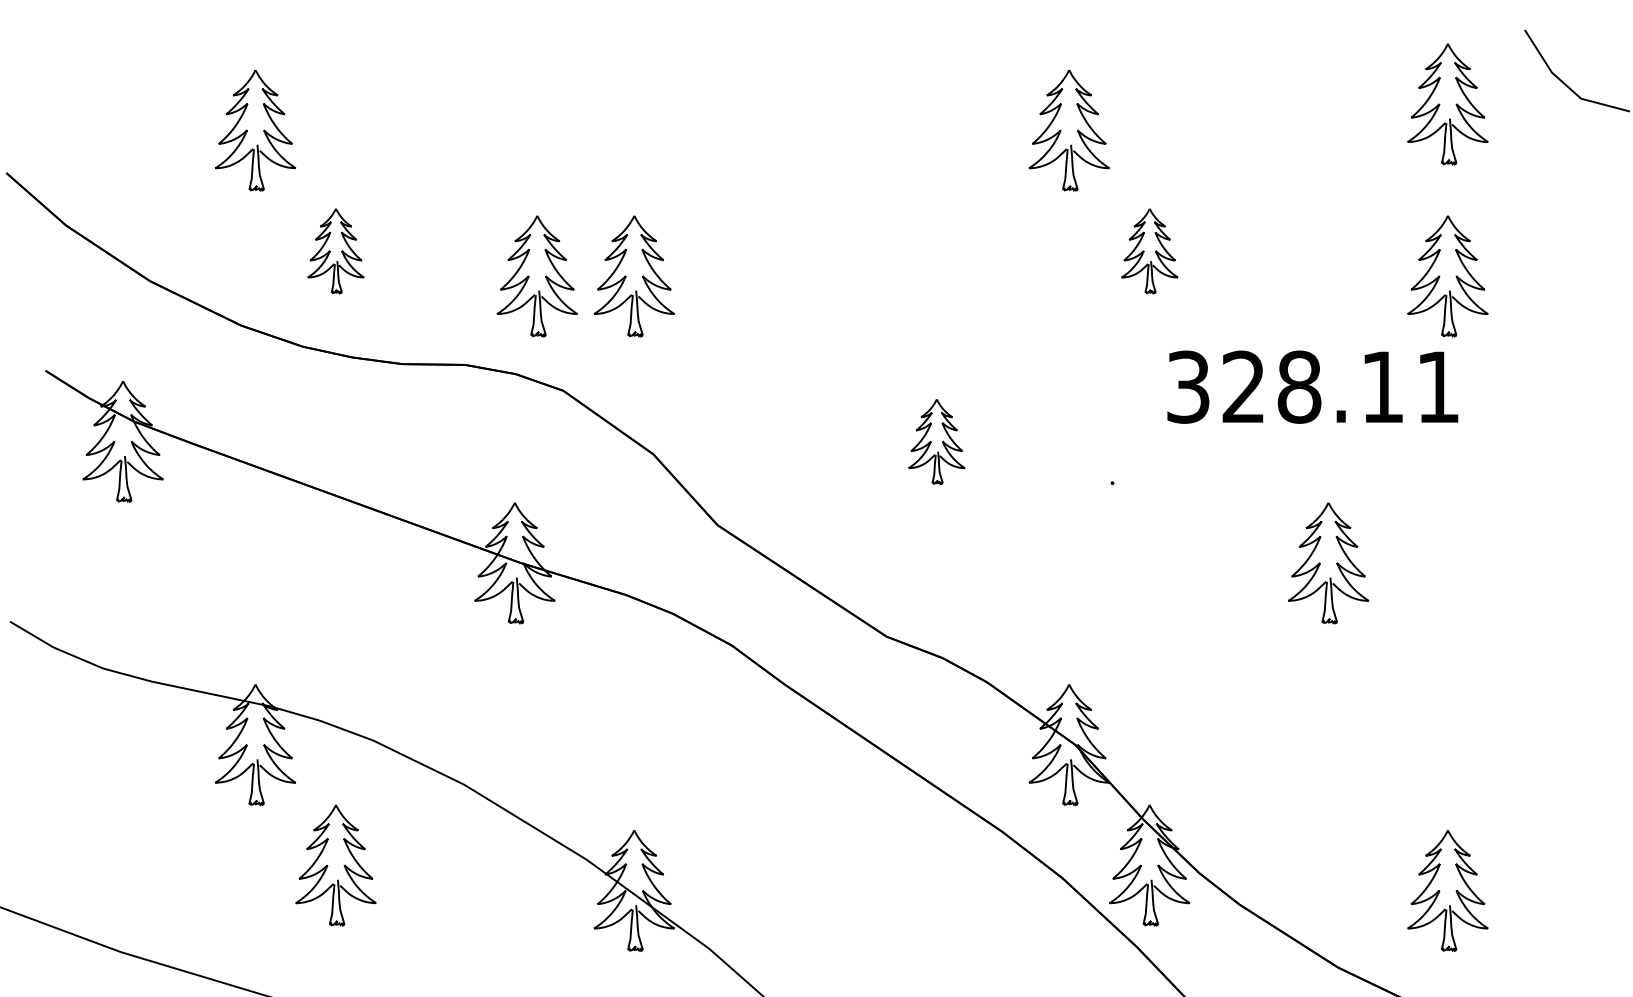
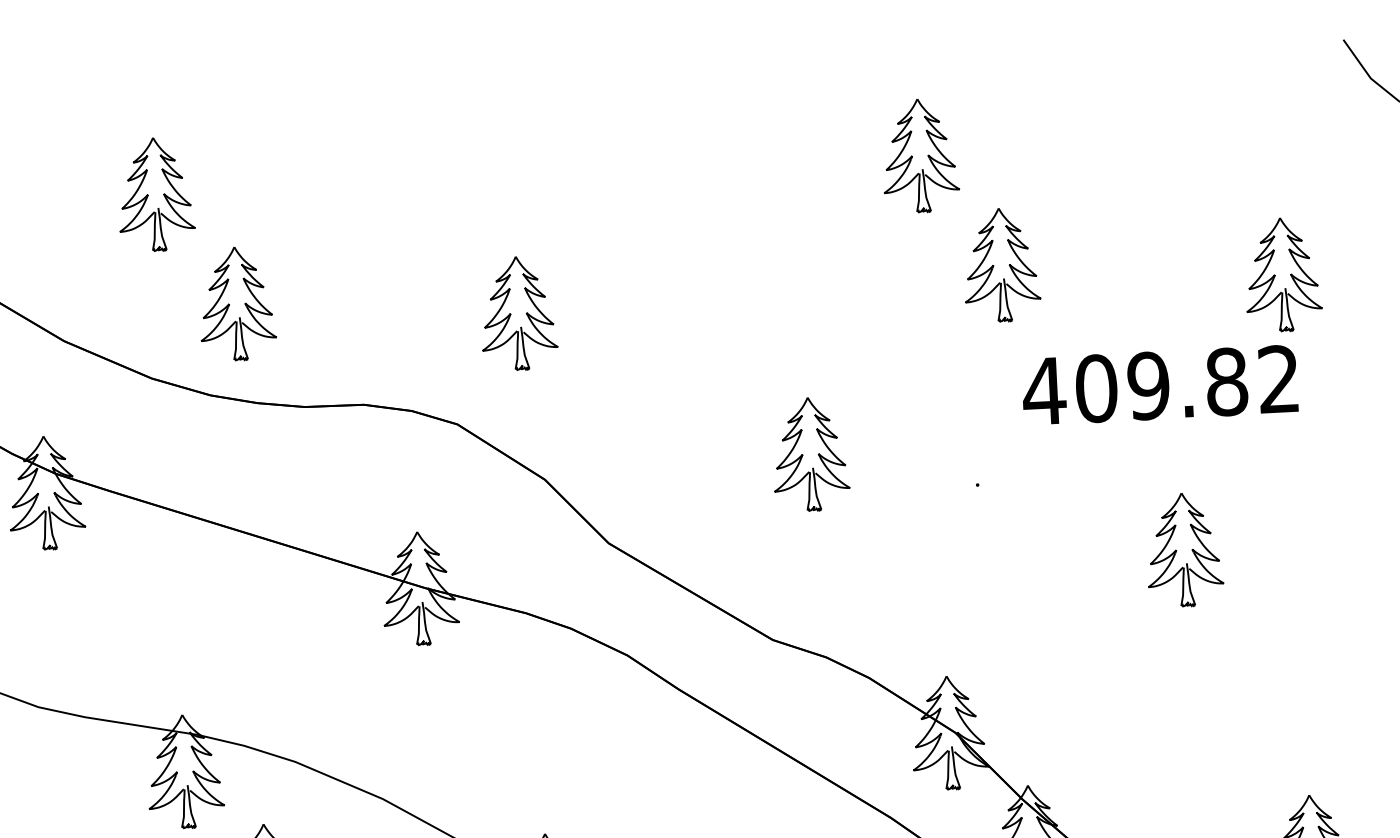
part: (1447, 104) -> (1274, 113), removed
part: (335, 251) -> (236, 304), size x1.43
part: (1149, 251) -> (1001, 265), size x1.43
part: (536, 276) -> (426, 318), removed
text: (1311, 386) -> (1159, 384), 328.11 -> 409.82
part: (936, 441) -> (810, 454), size x1.43

